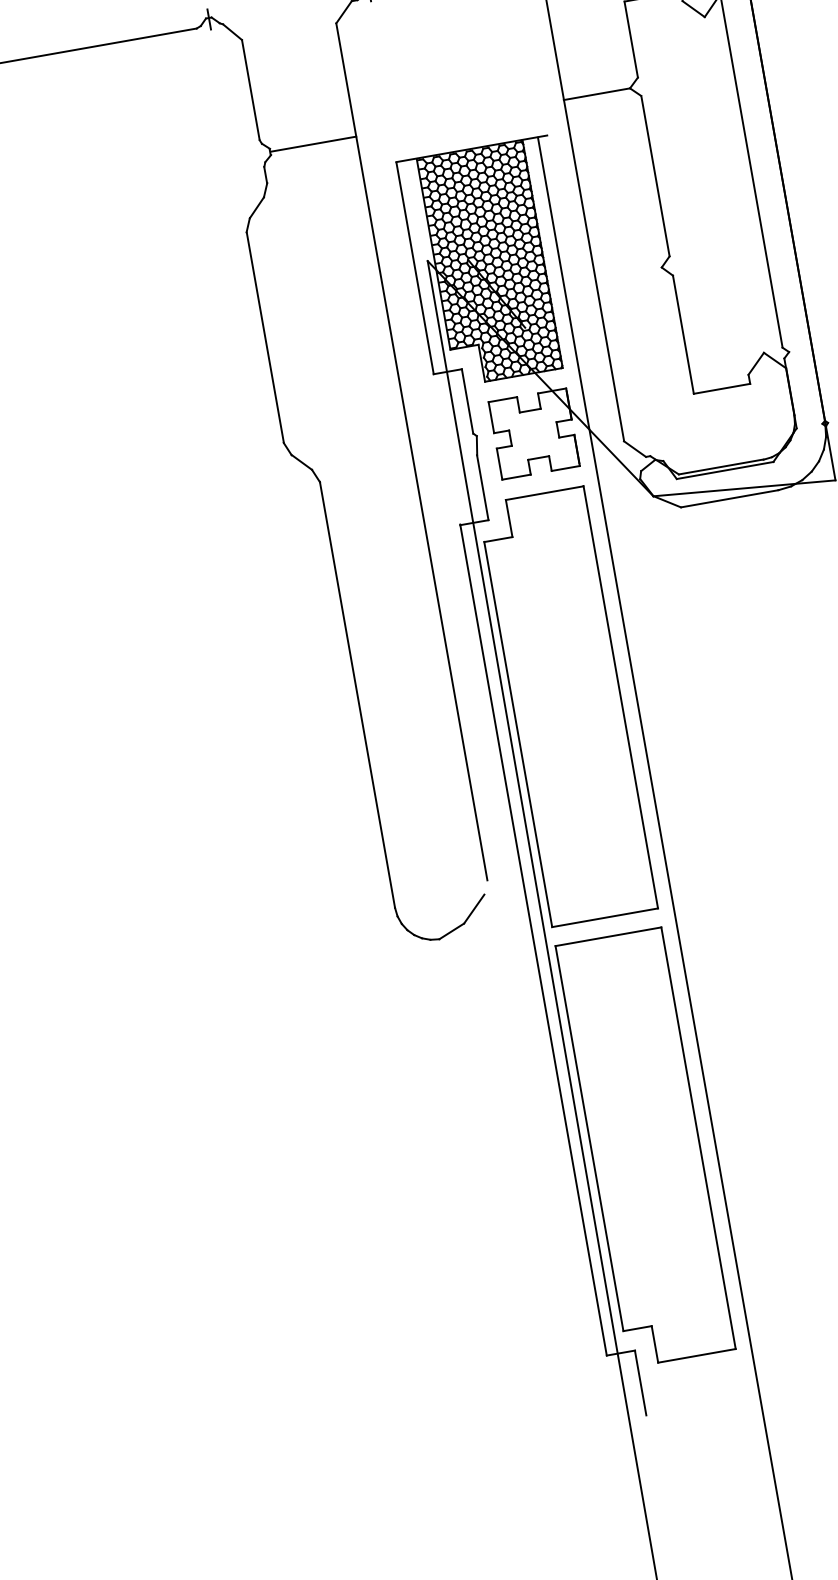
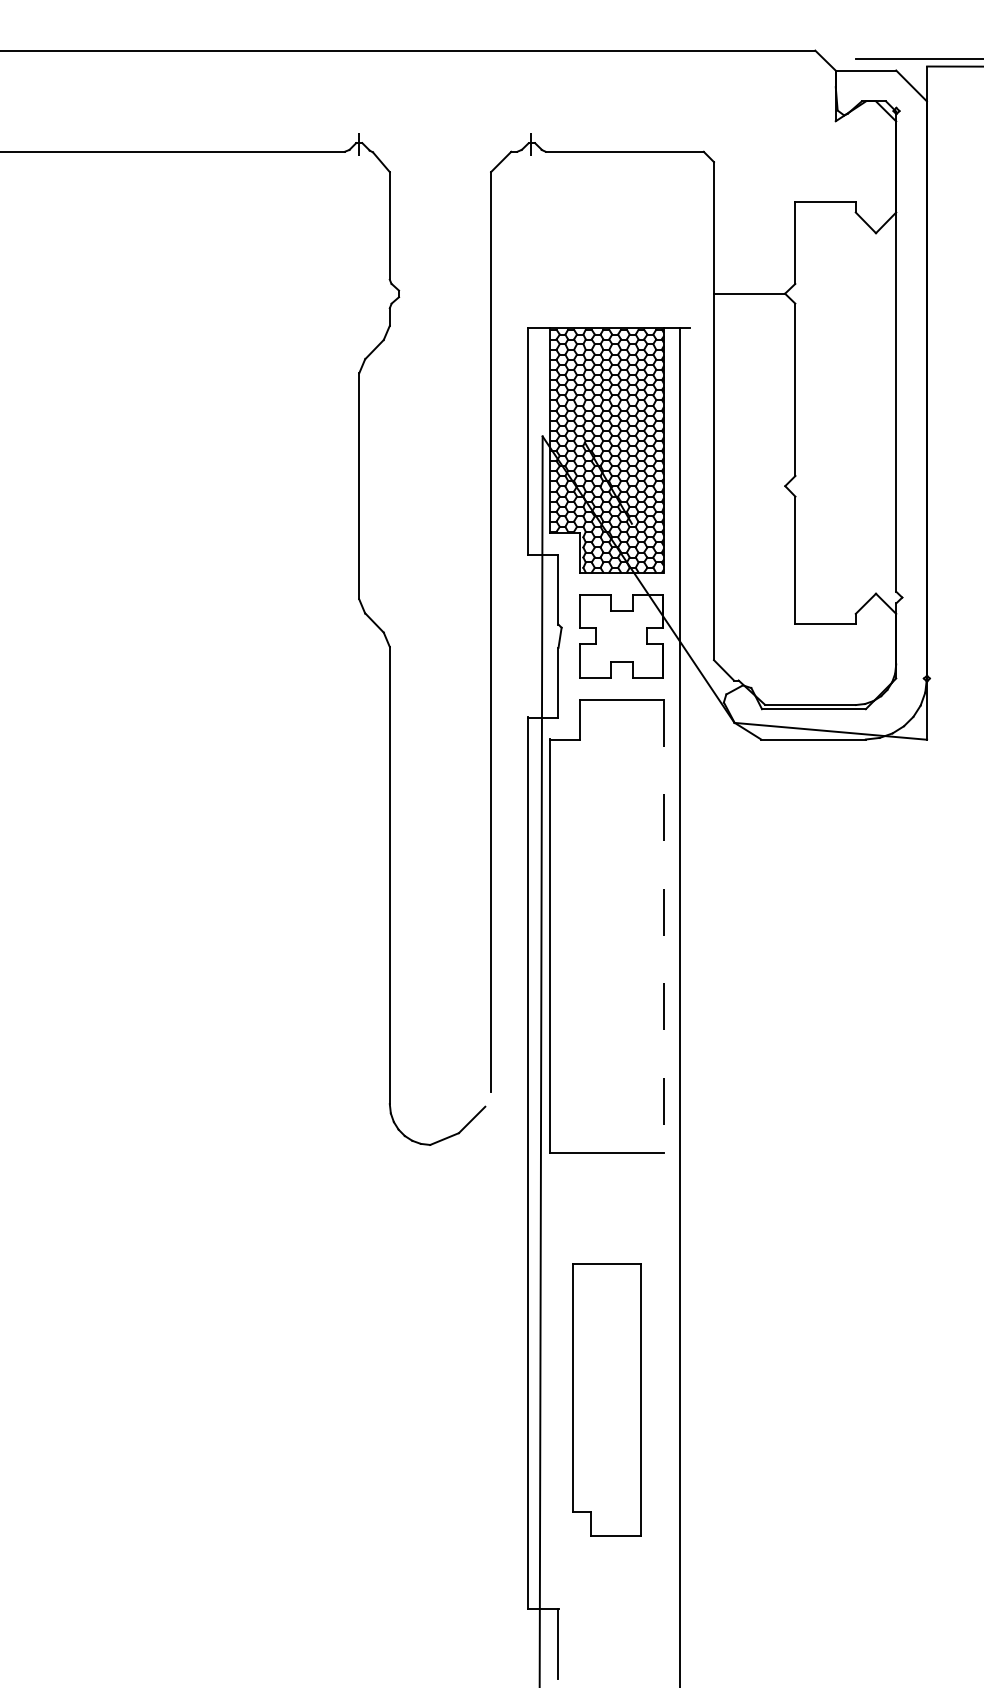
line: (313, 143) -> (445, 293), removed
line: (620, 697) -> (663, 926), solid -> dashed
part: (645, 1147) -> (606, 1399), size x0.6

